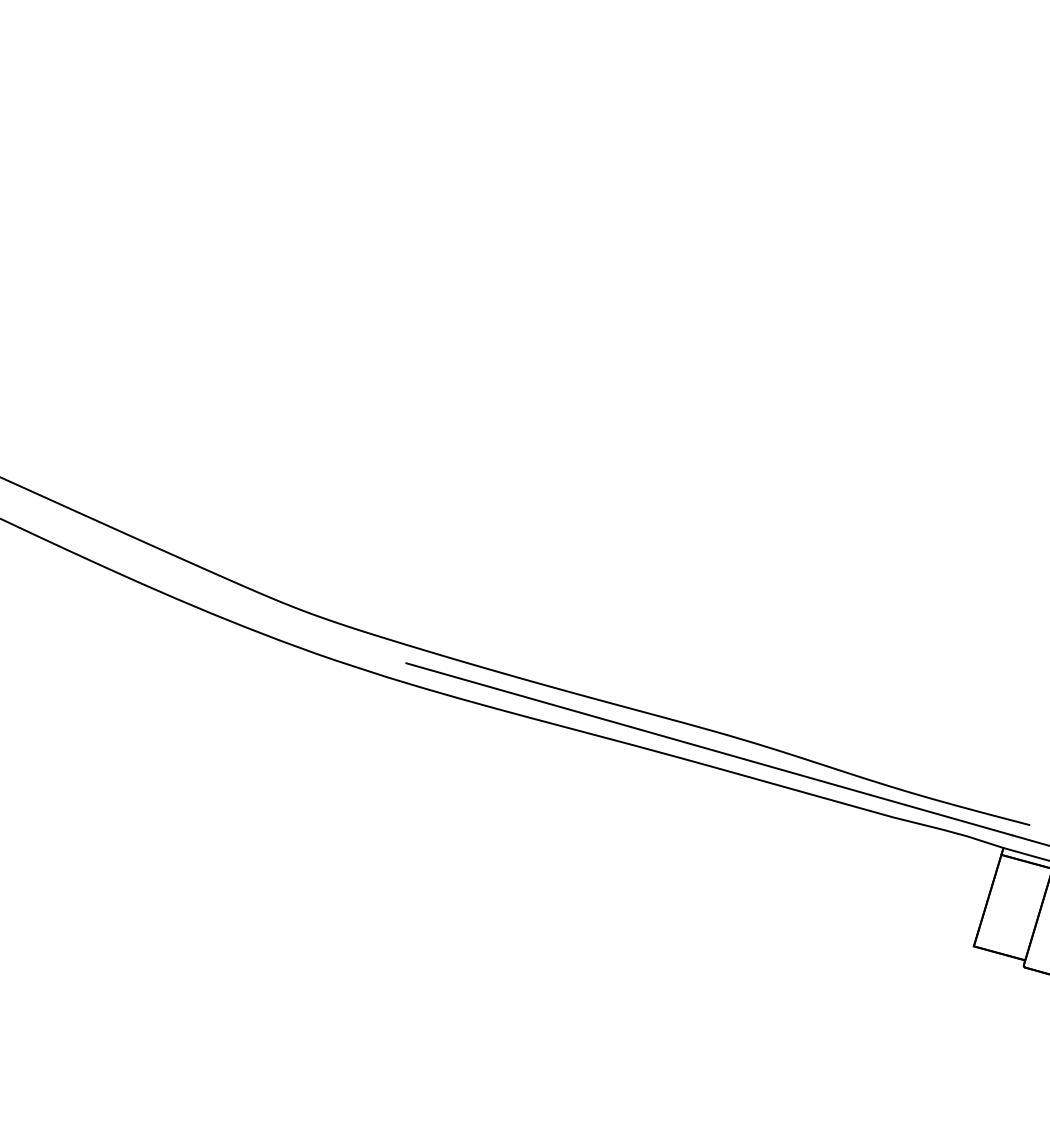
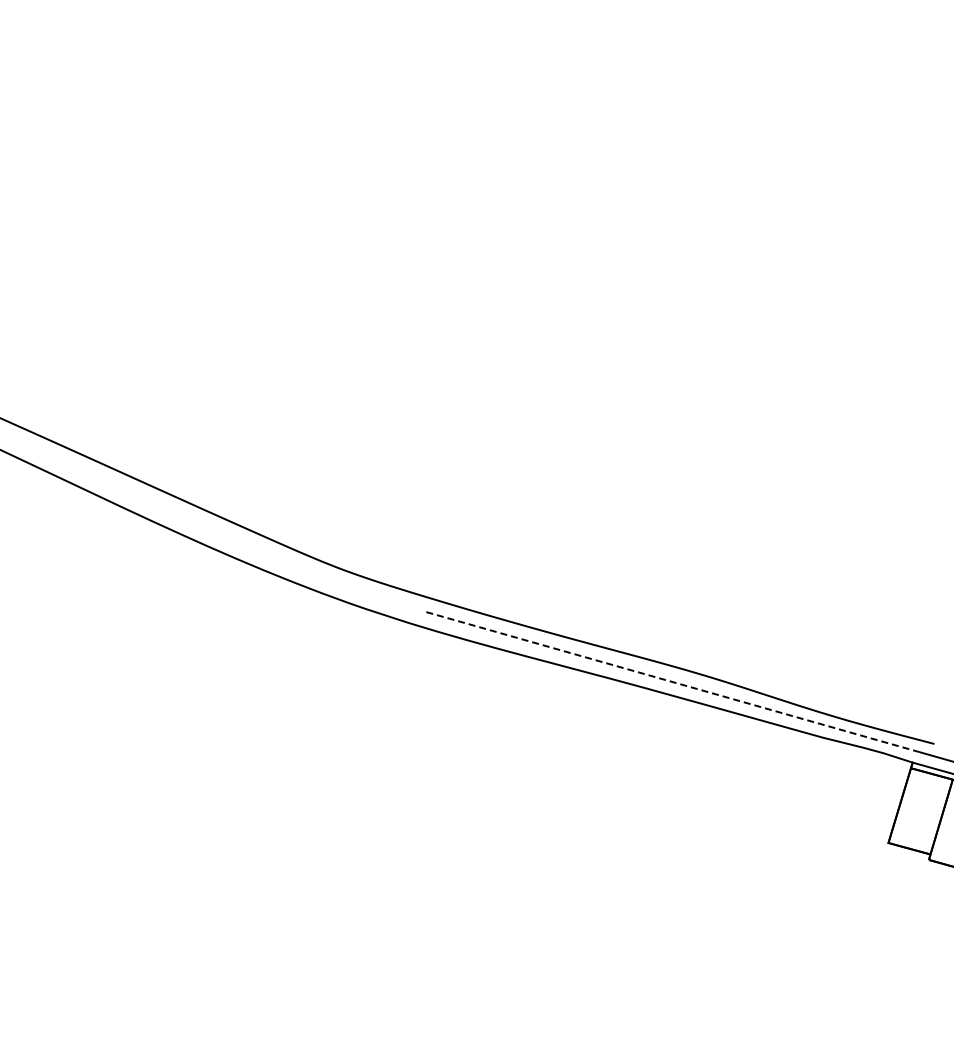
line: (708, 748) -> (671, 681), solid -> dashed

